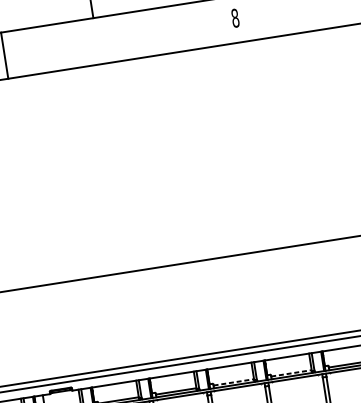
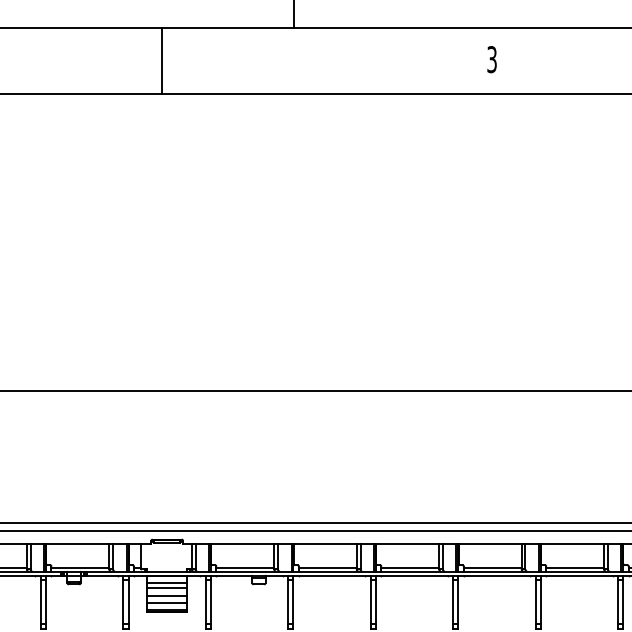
text: (234, 18) -> (491, 59), 8 -> 3
line: (291, 373) -> (492, 567), dashed -> solid
line: (233, 382) -> (410, 567), dashed -> solid

